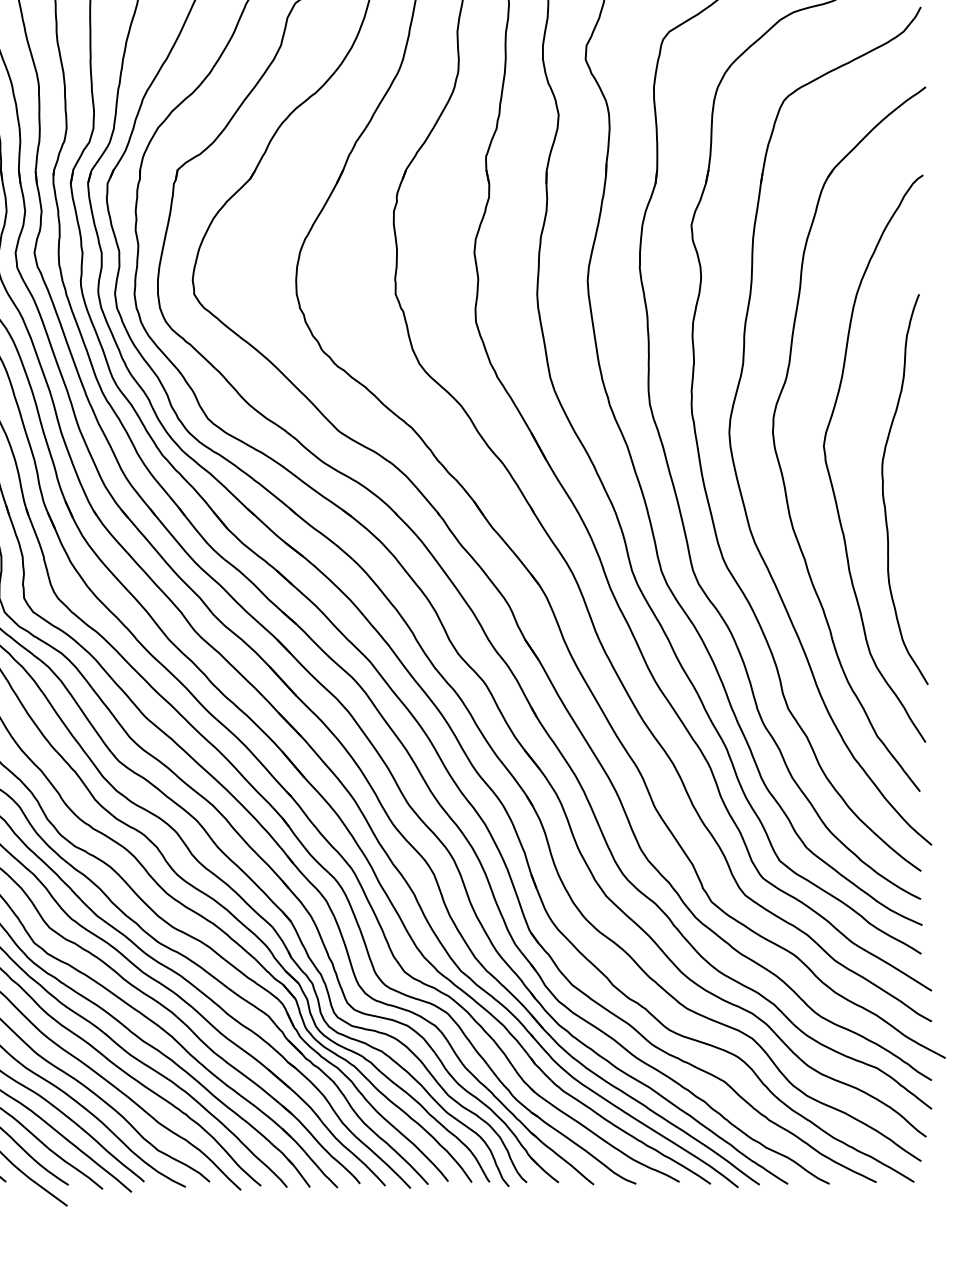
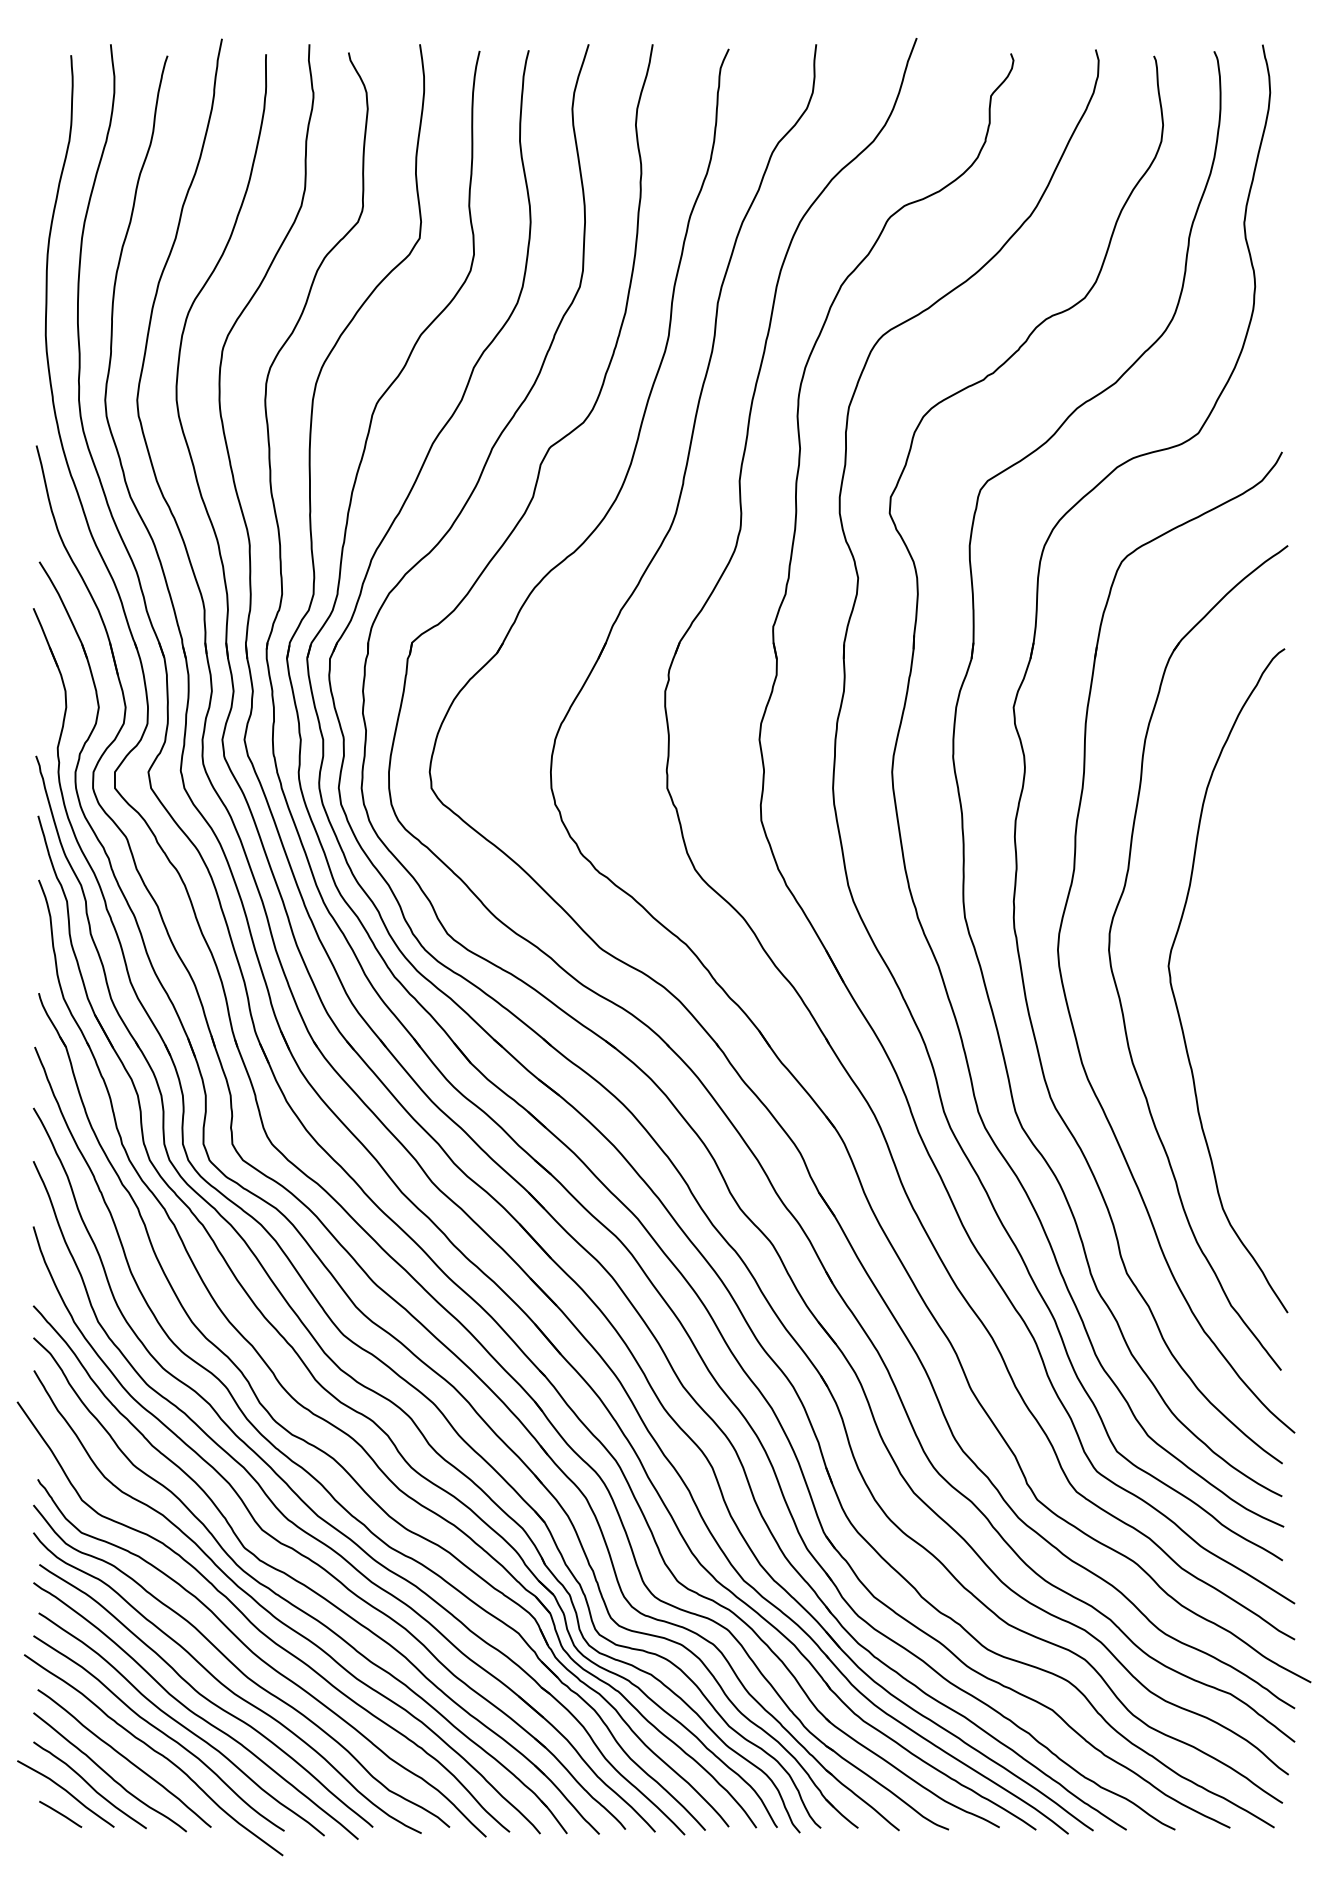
curve: (883, 489) -> (1238, 1016), removed

